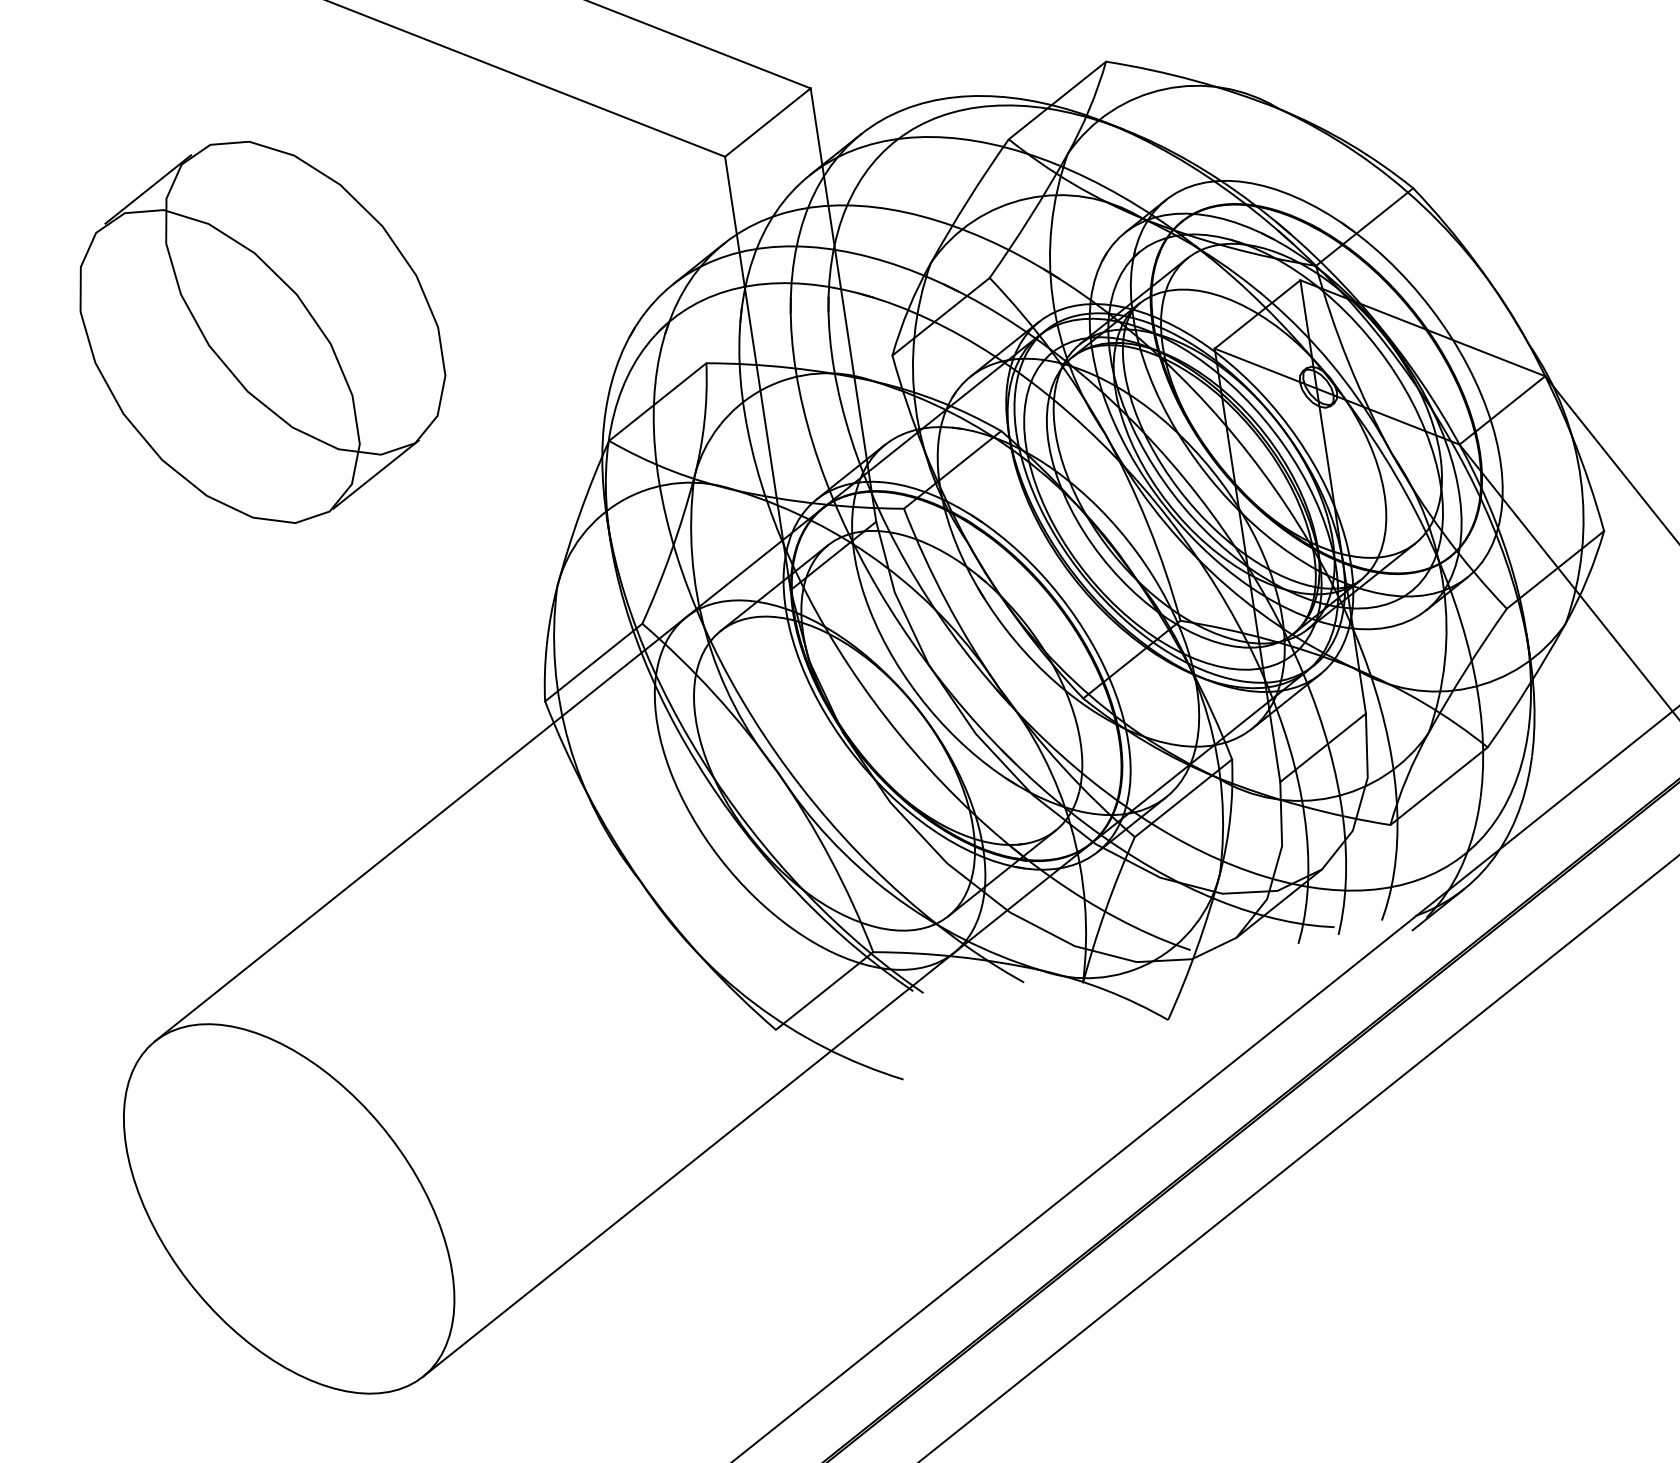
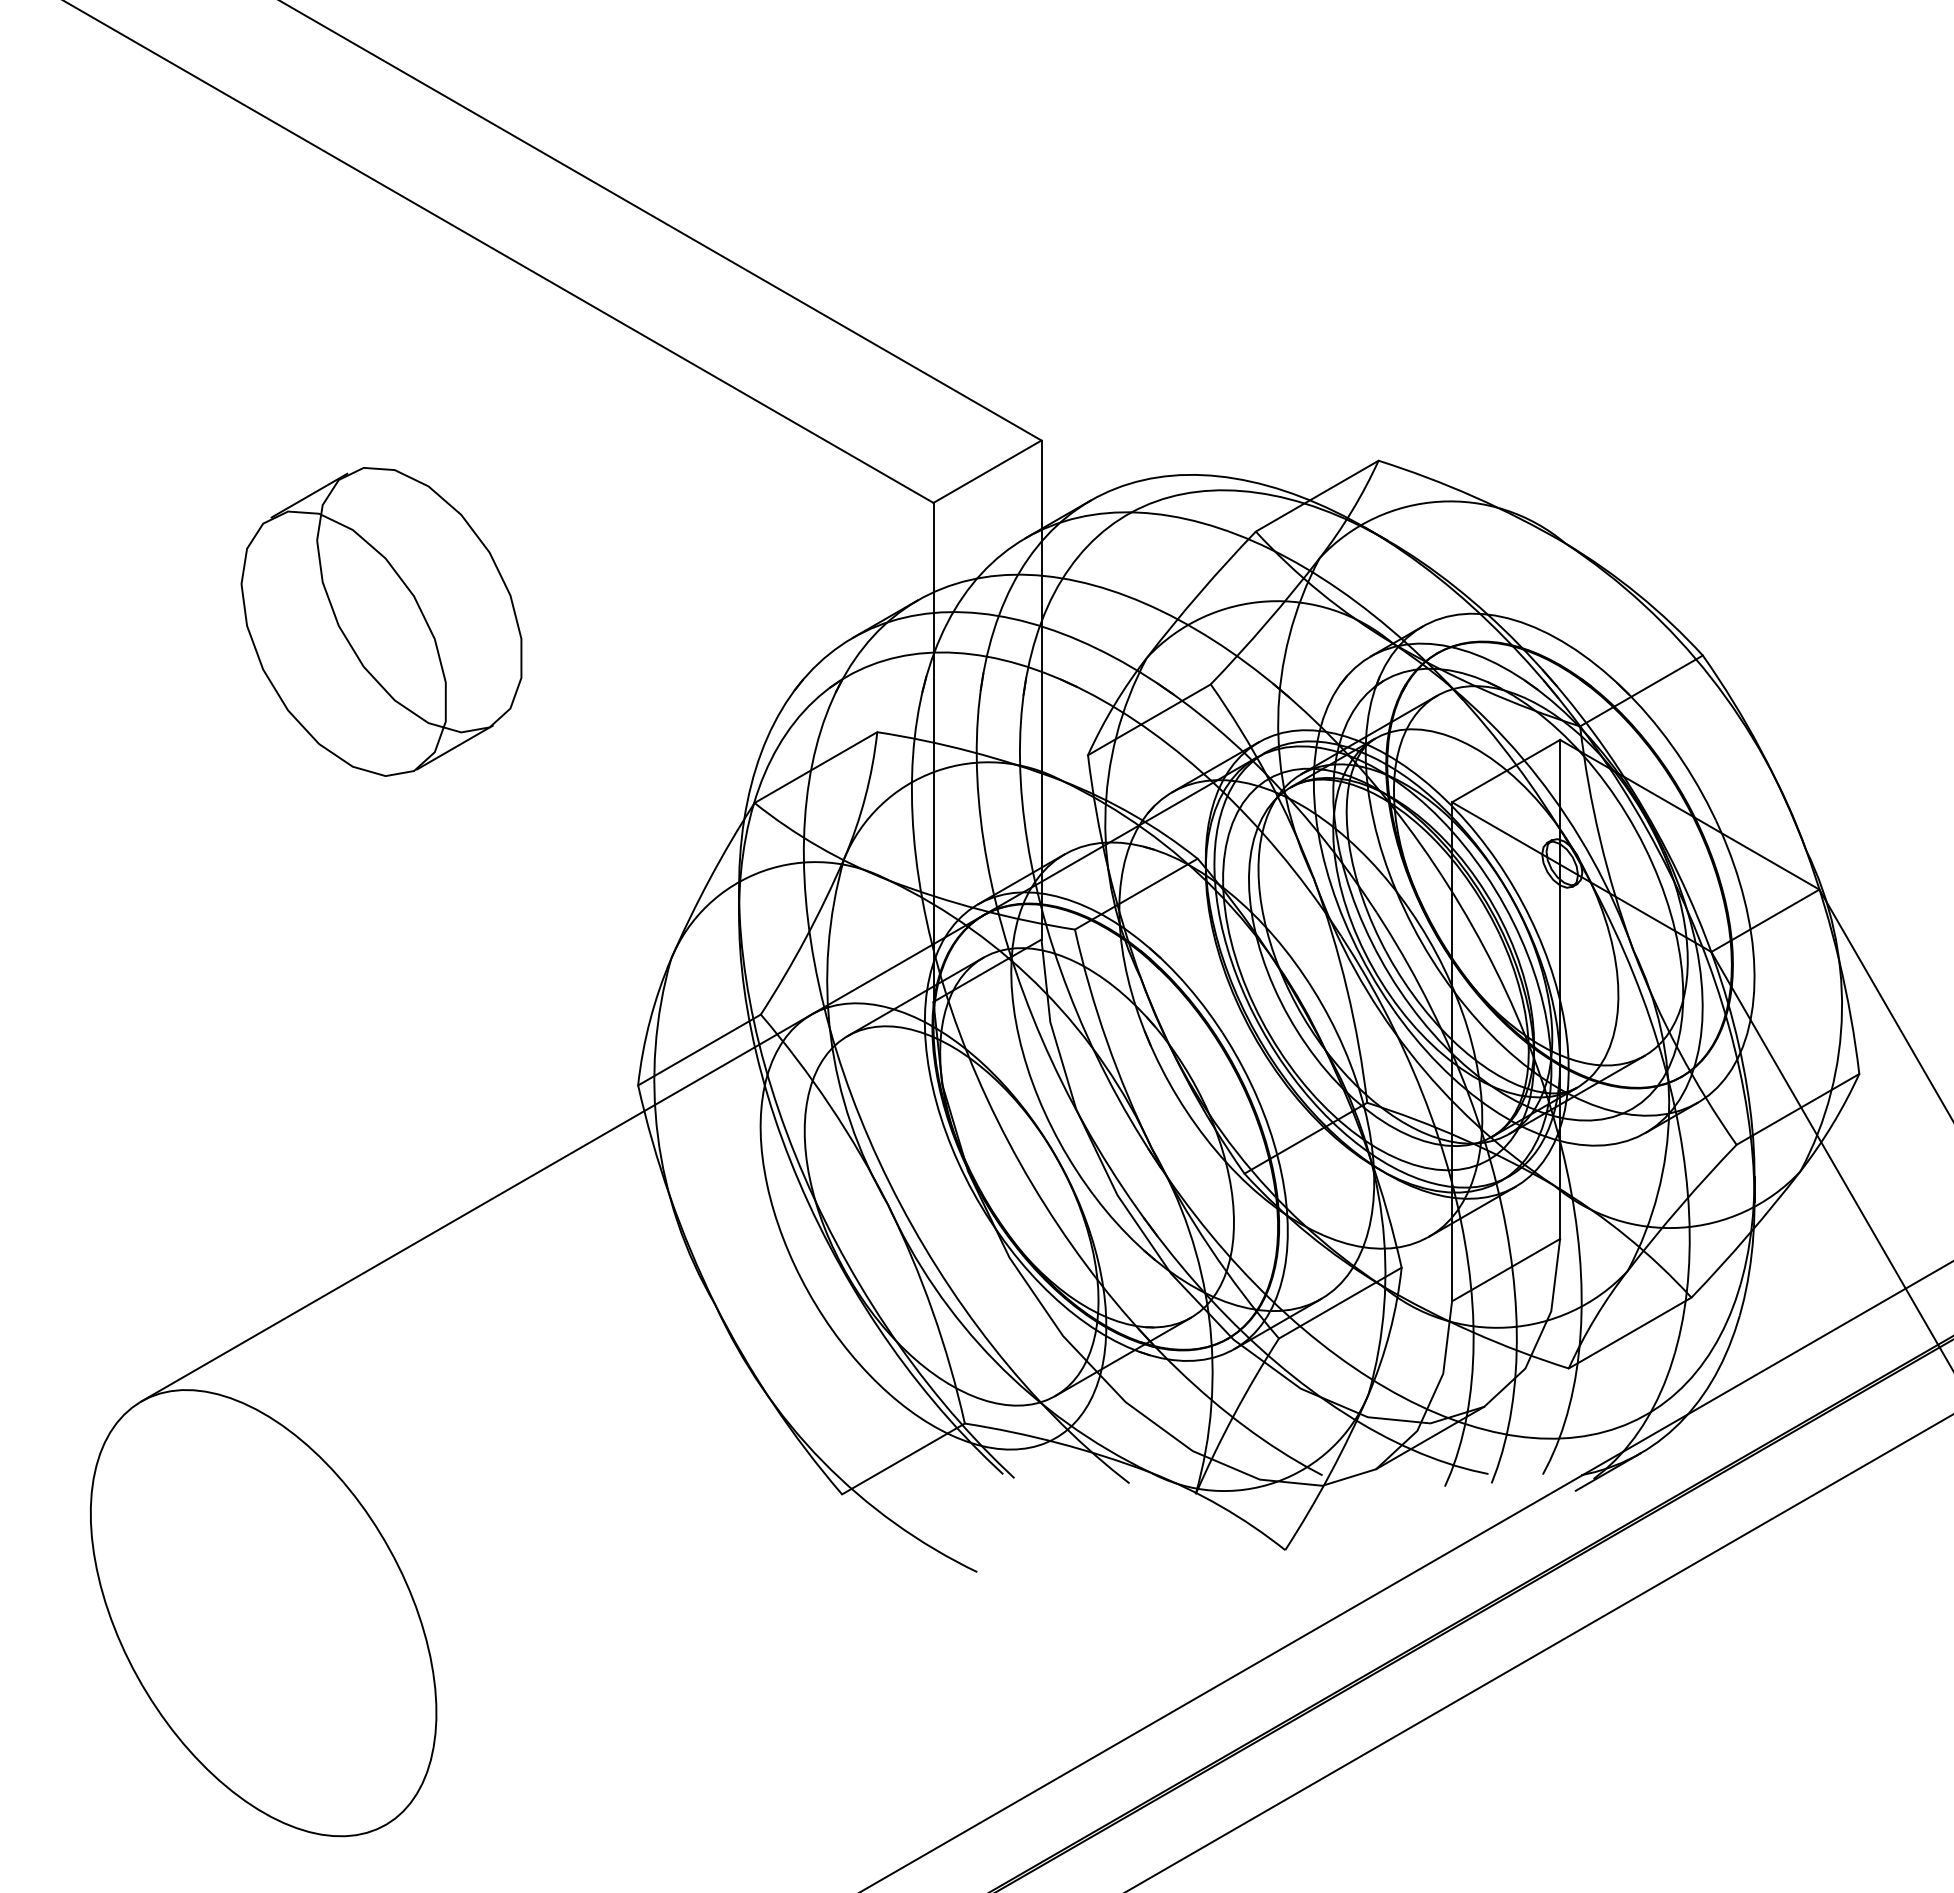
part: (261, 332) -> (381, 621), size x0.7
line: (864, 1023) -> (942, 1502), removed

